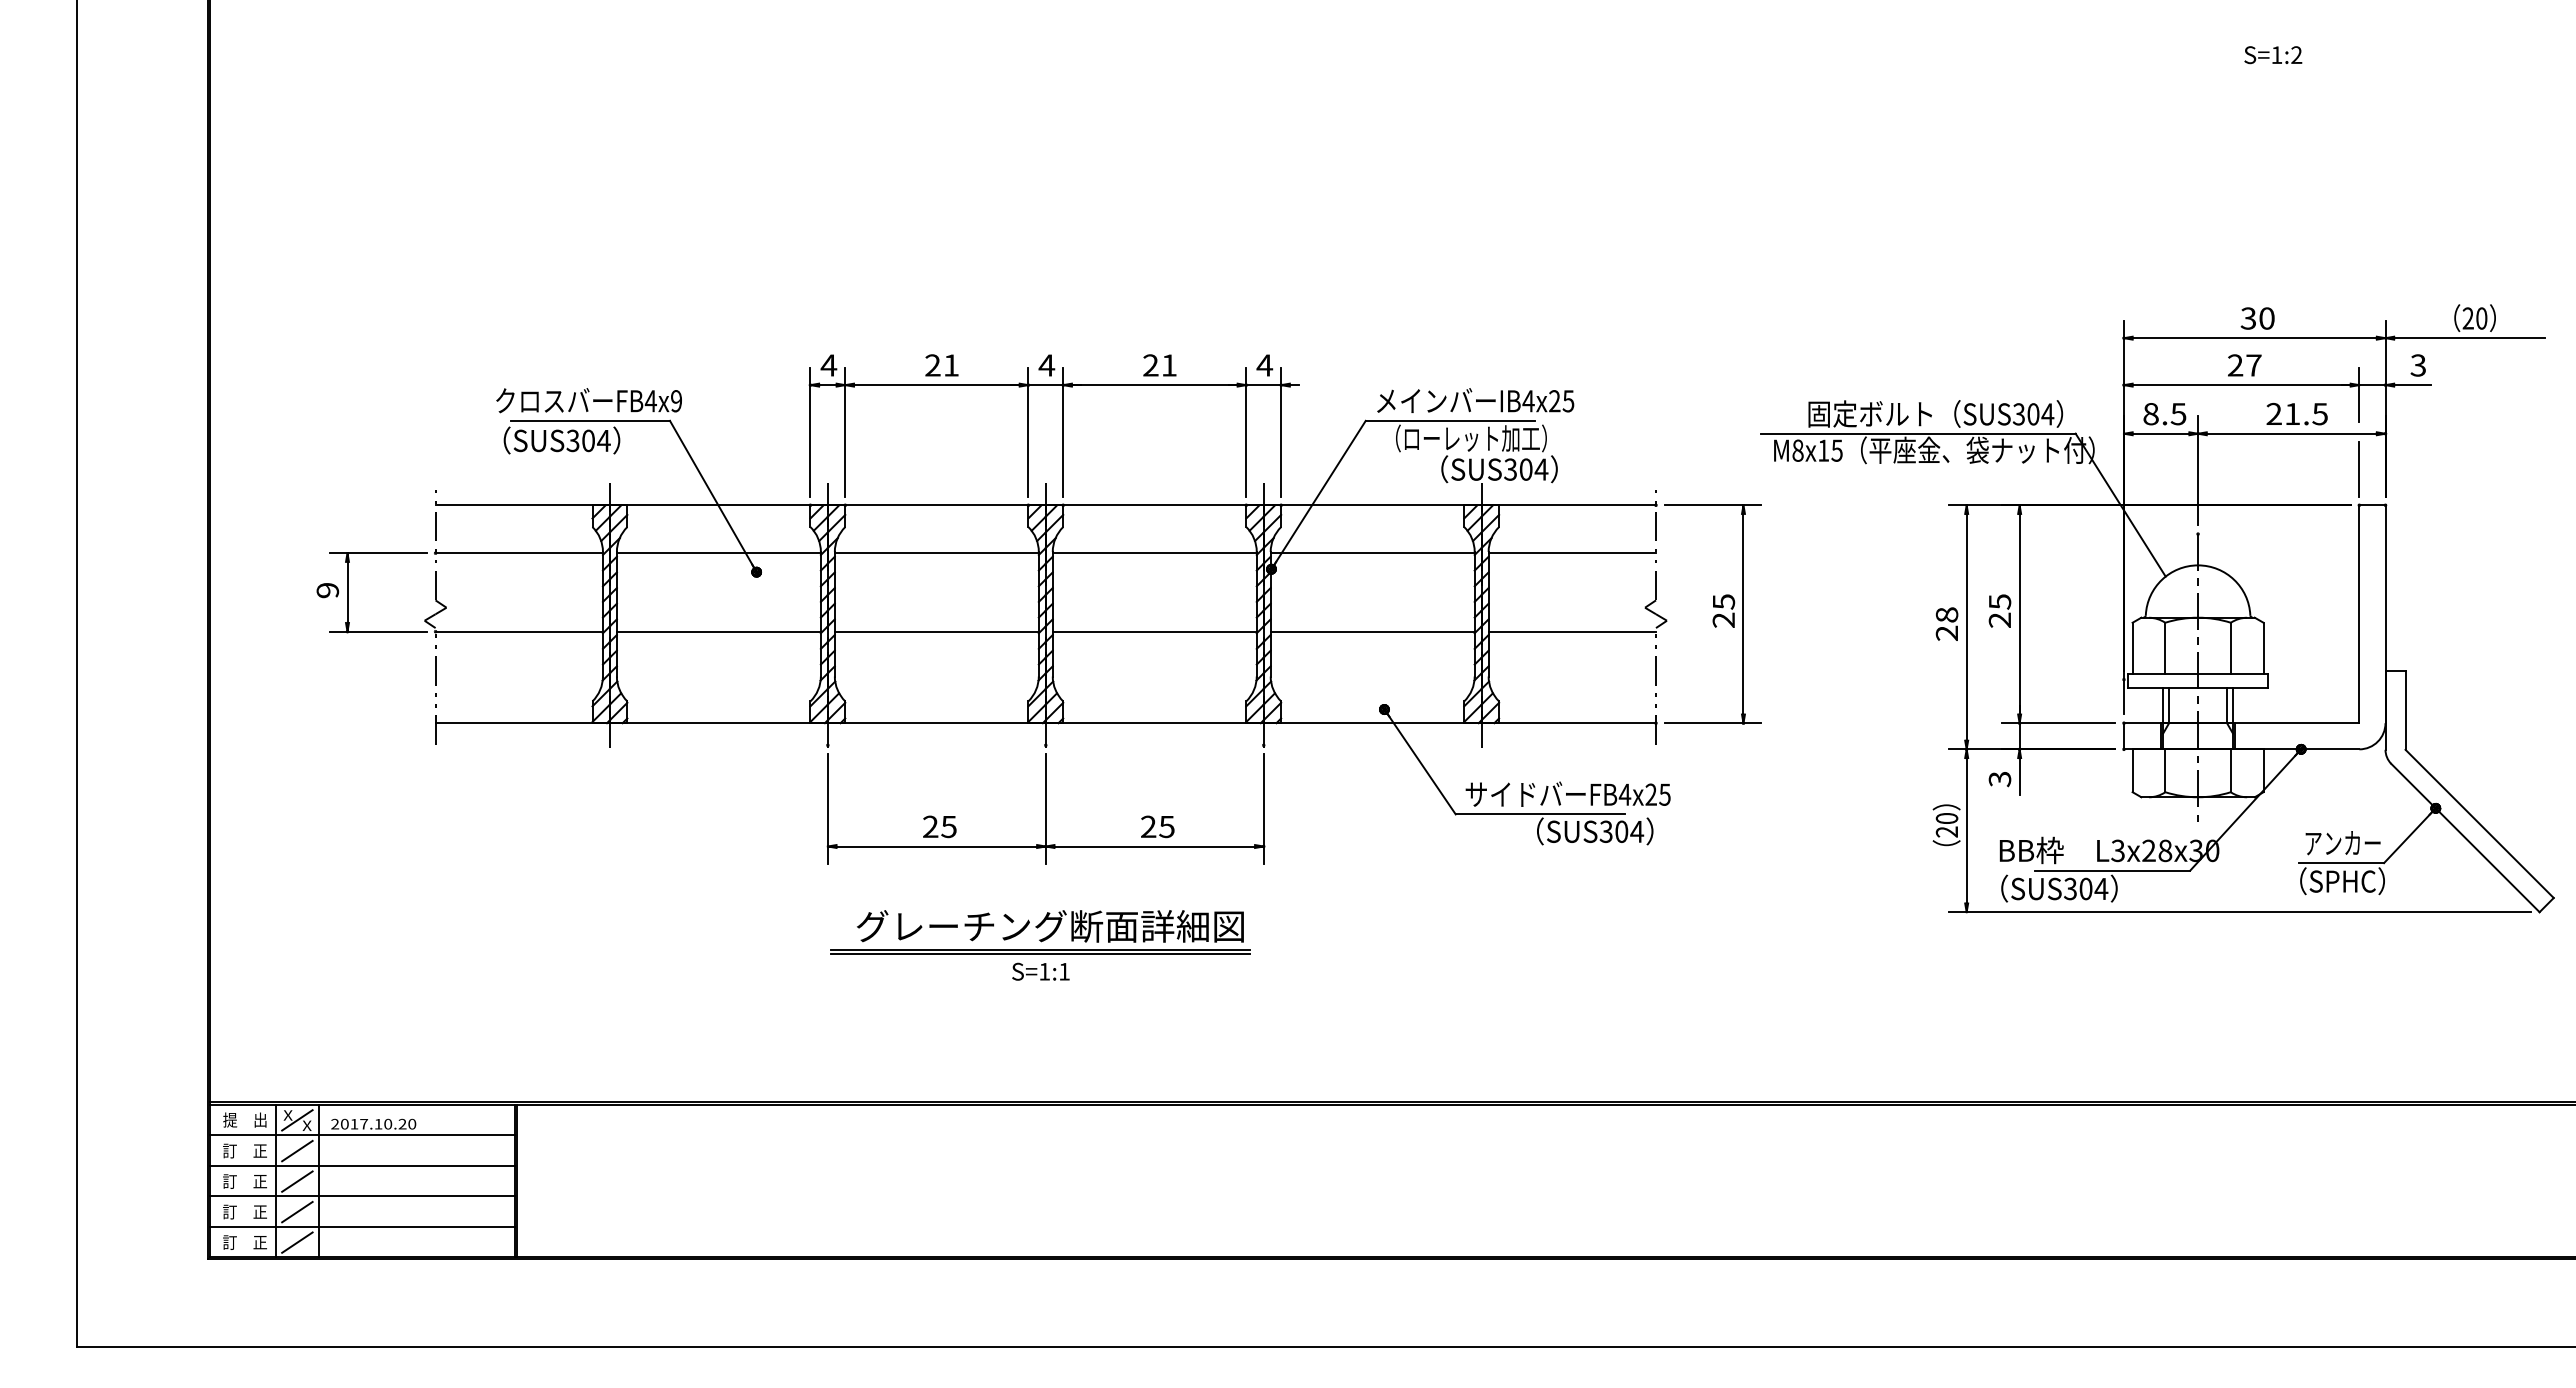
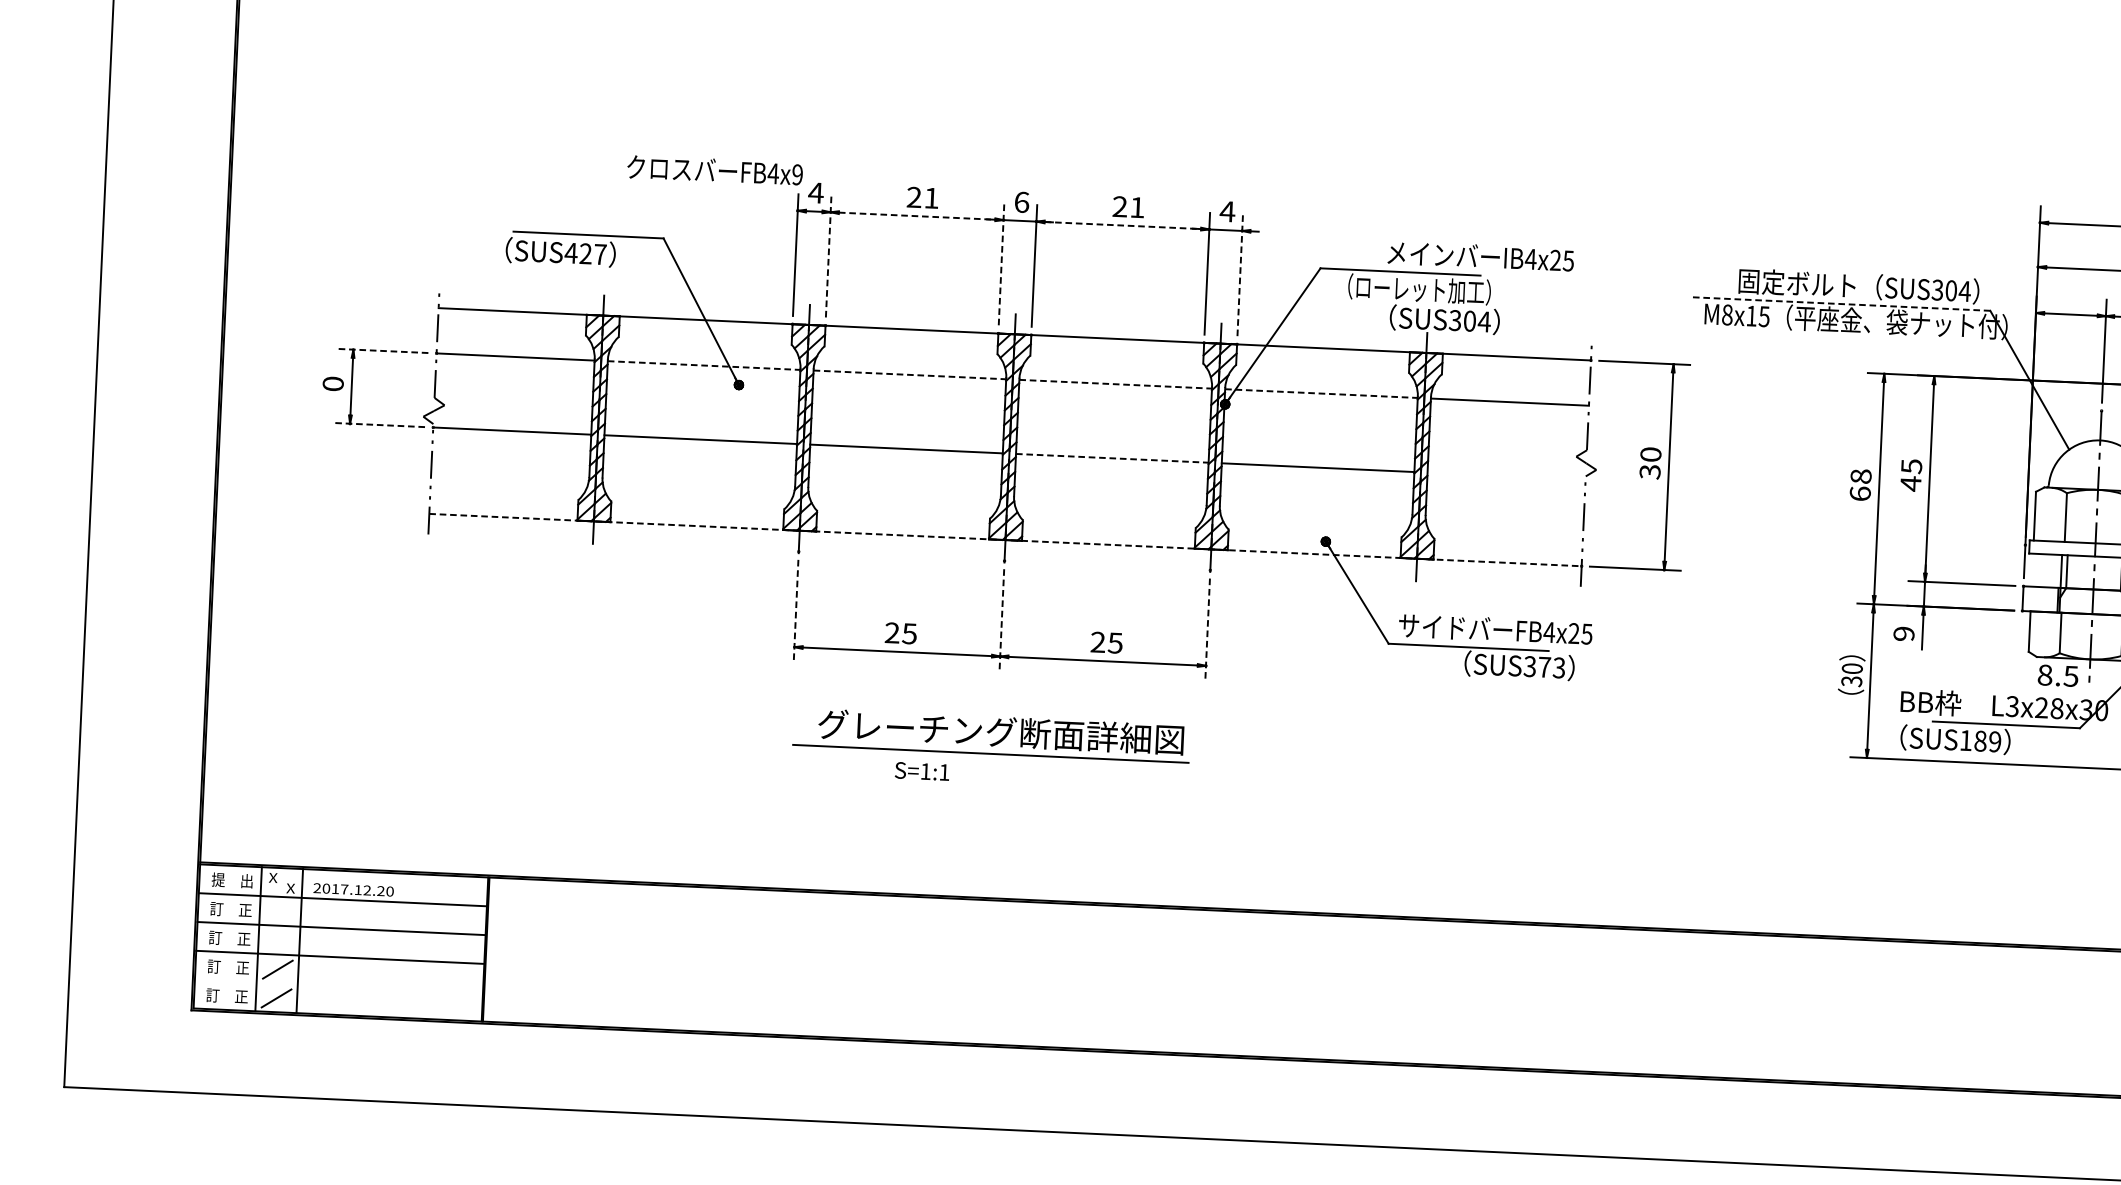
text: (1046, 365) -> (1021, 202), 4 -> 6
line: (936, 385) -> (916, 216), solid -> dashed
line: (1154, 385) -> (1122, 225), solid -> dashed
text: (588, 400) -> (714, 170), moved
text: (1475, 400) -> (1480, 256), moved
text: (2164, 414) -> (2057, 676), moved
line: (845, 431) -> (828, 256), solid -> dashed
line: (1028, 431) -> (1001, 263), solid -> dashed
line: (1281, 431) -> (1240, 274), solid -> dashed
line: (1918, 433) -> (1841, 303), solid -> dashed
text: (588, 440) -> (585, 253), SUS304 -> SUS427
line: (377, 553) -> (381, 351), solid -> dashed
line: (718, 553) -> (703, 365), solid -> dashed
line: (936, 553) -> (909, 375), solid -> dashed
line: (1154, 553) -> (1115, 384), solid -> dashed
line: (1372, 553) -> (1321, 393), solid -> dashed
text: (327, 590) -> (332, 383), 9 -> 0
text: (1723, 611) -> (1650, 463), 25 -> 30
text: (1999, 620) -> (1910, 483), 25 -> 45
line: (377, 631) -> (378, 424), solid -> dashed
line: (1154, 631) -> (1112, 458), solid -> dashed
line: (1572, 631) -> (1506, 476), removed
text: (1946, 632) -> (1859, 493), 28 -> 68
line: (1046, 723) -> (1006, 540), solid -> dashed
text: (2000, 779) -> (1904, 634), 3 -> 9
line: (827, 809) -> (795, 612), solid -> dashed
line: (1045, 809) -> (1001, 621), solid -> dashed
line: (1263, 809) -> (1207, 630), solid -> dashed
text: (1629, 831) -> (1552, 667), SUS304 -> SUS373
text: (1947, 831) -> (1852, 680), 20 -> 30
text: (2086, 888) -> (1981, 740), SUS304 -> SUS189
line: (1040, 954) -> (990, 758), removed
text: (1040, 971) -> (921, 771), moved
line: (297, 1120) -> (281, 883), removed
text: (388, 1124) -> (367, 890), 2017.10.20 -> 2017.12.20
line: (297, 1150) -> (280, 911), removed
line: (297, 1181) -> (279, 940), removed
line: (362, 1226) -> (338, 986), removed

